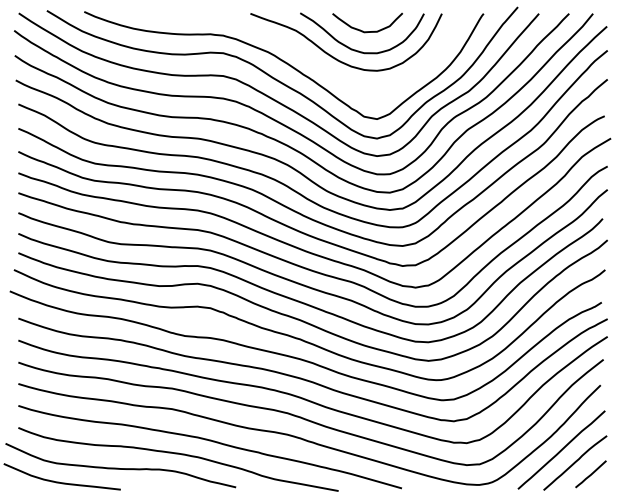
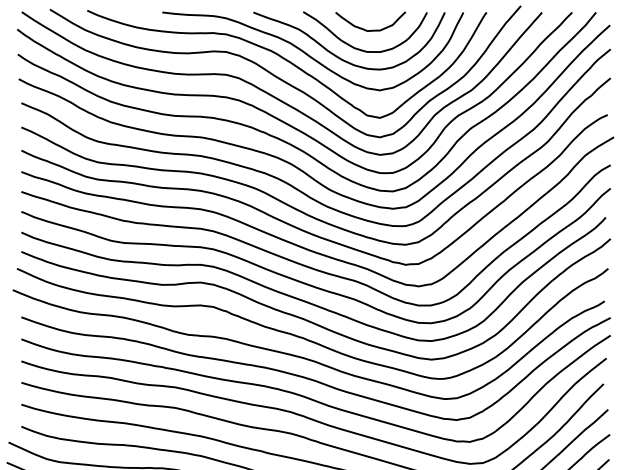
curve: (308, 57) -> (311, 56), added

